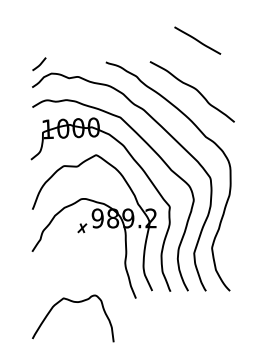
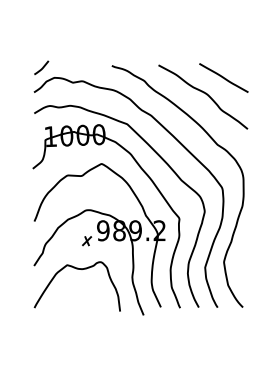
line: (197, 40) -> (223, 77), moved
curve: (72, 302) -> (76, 269), moved

